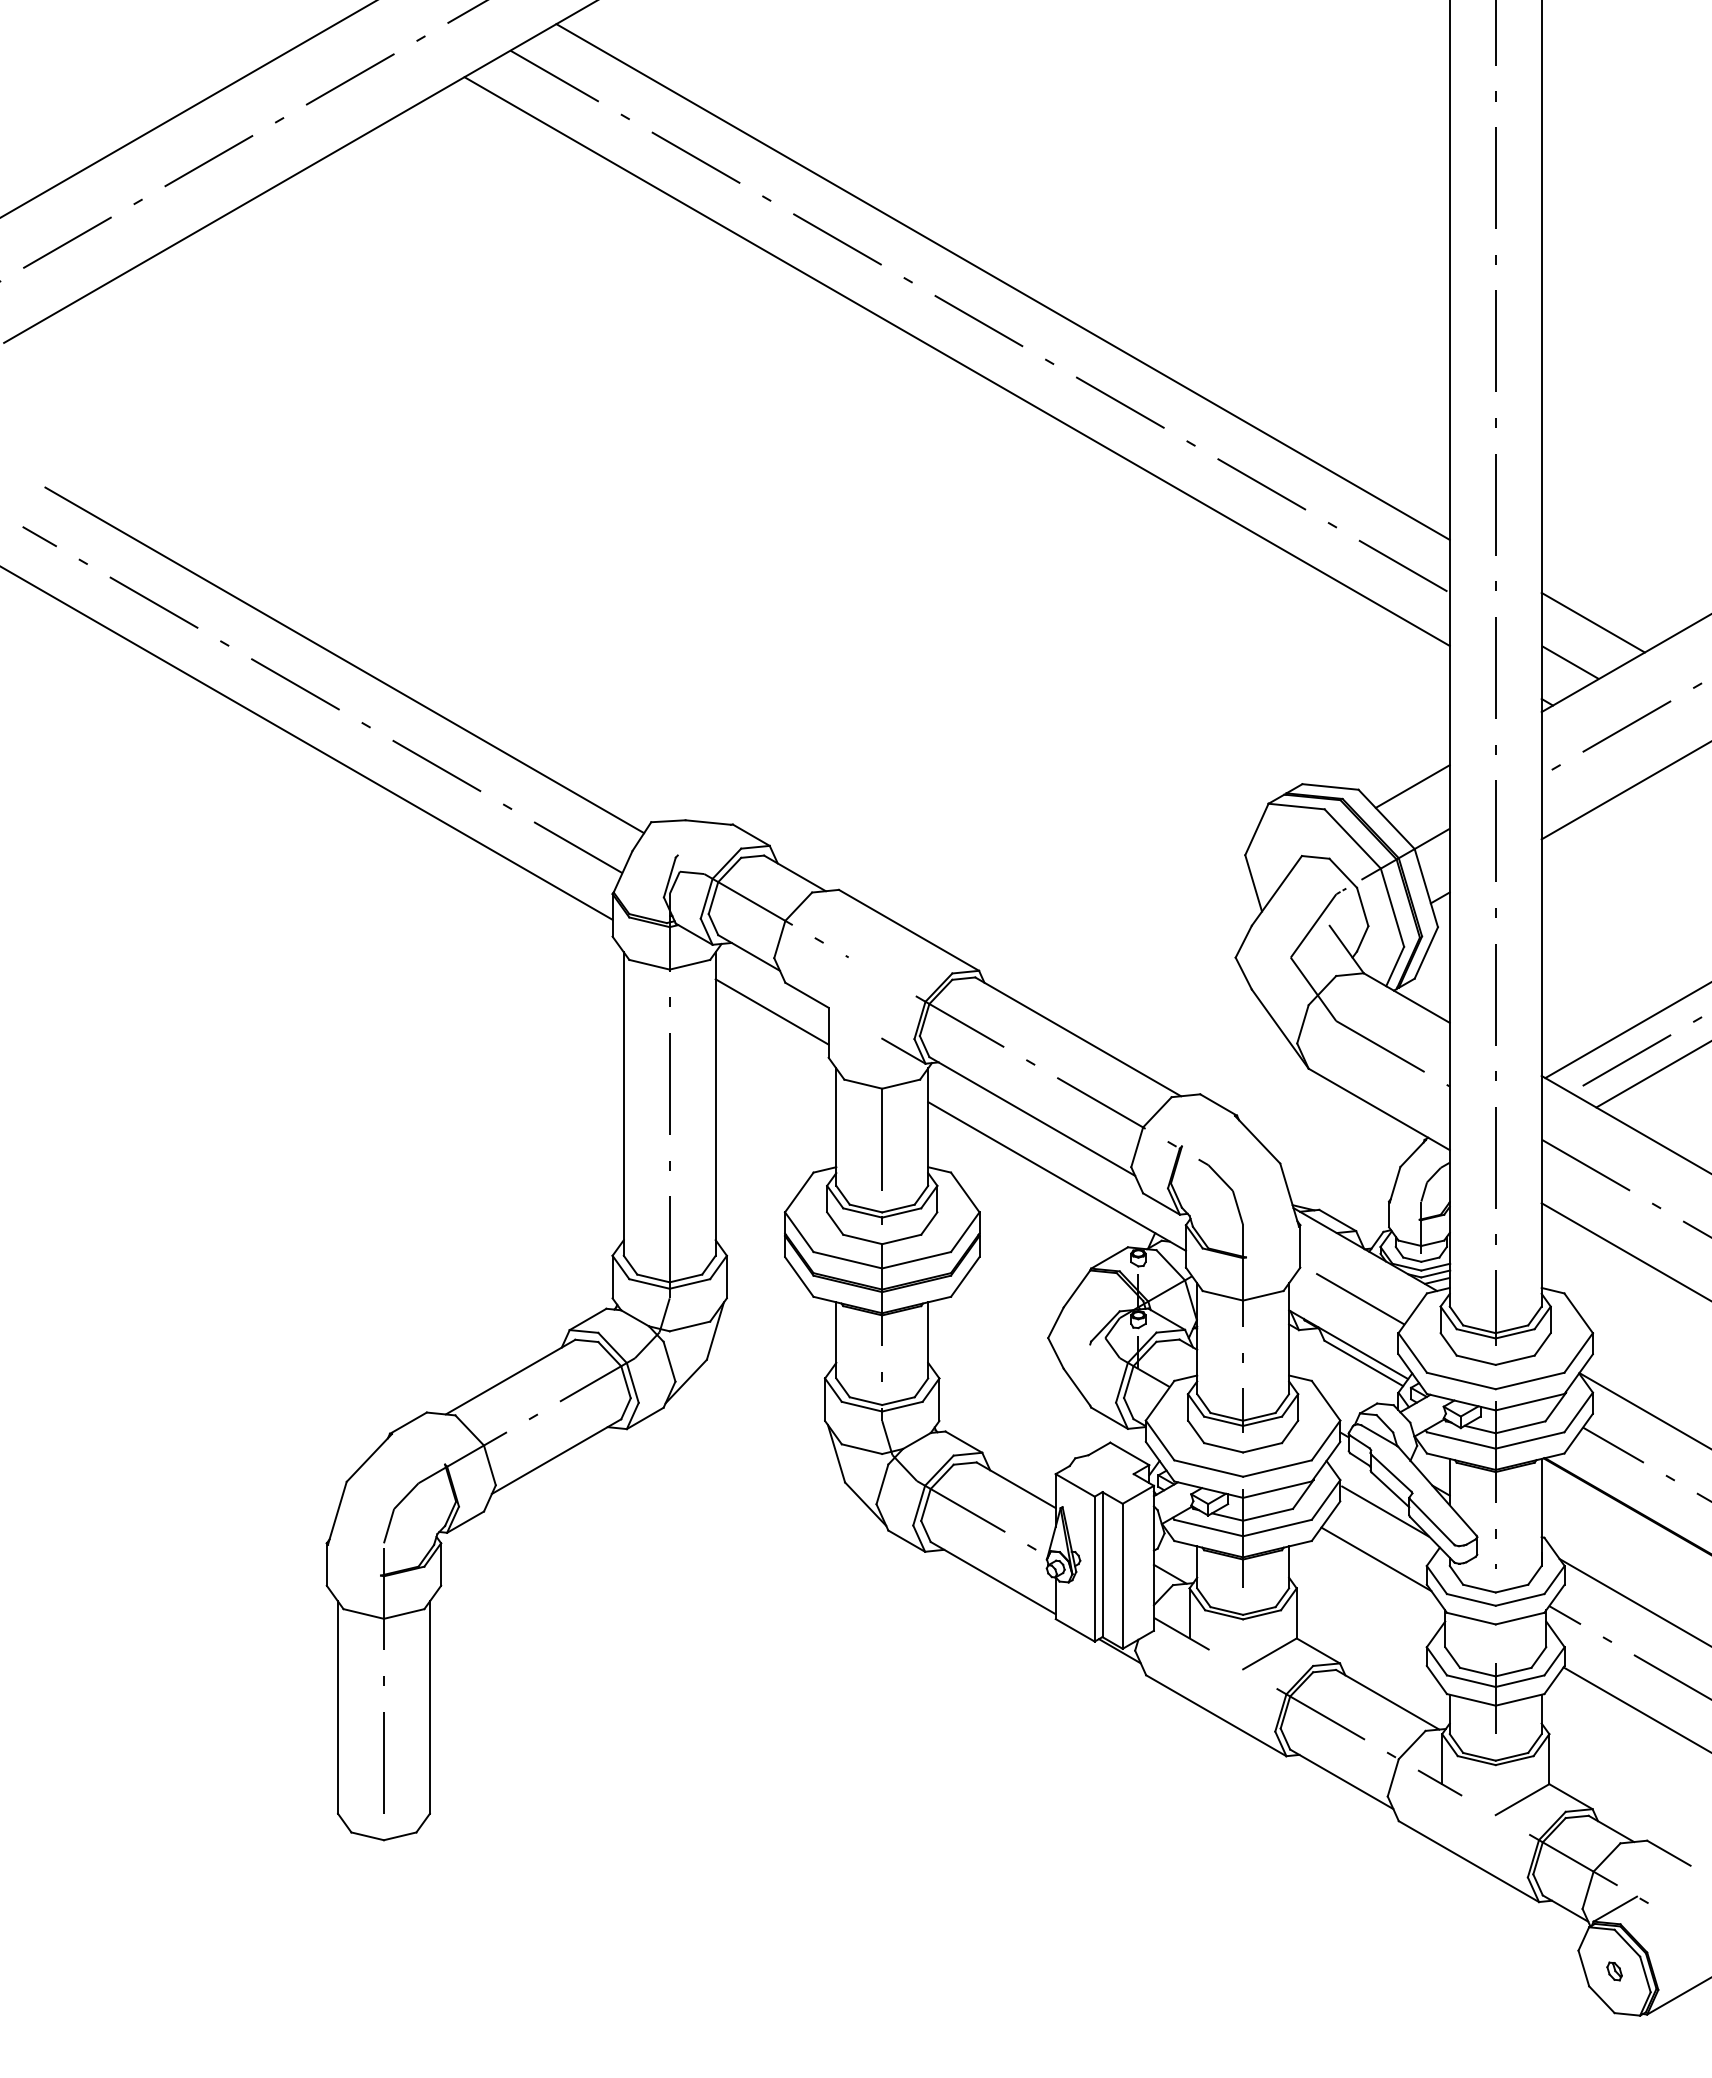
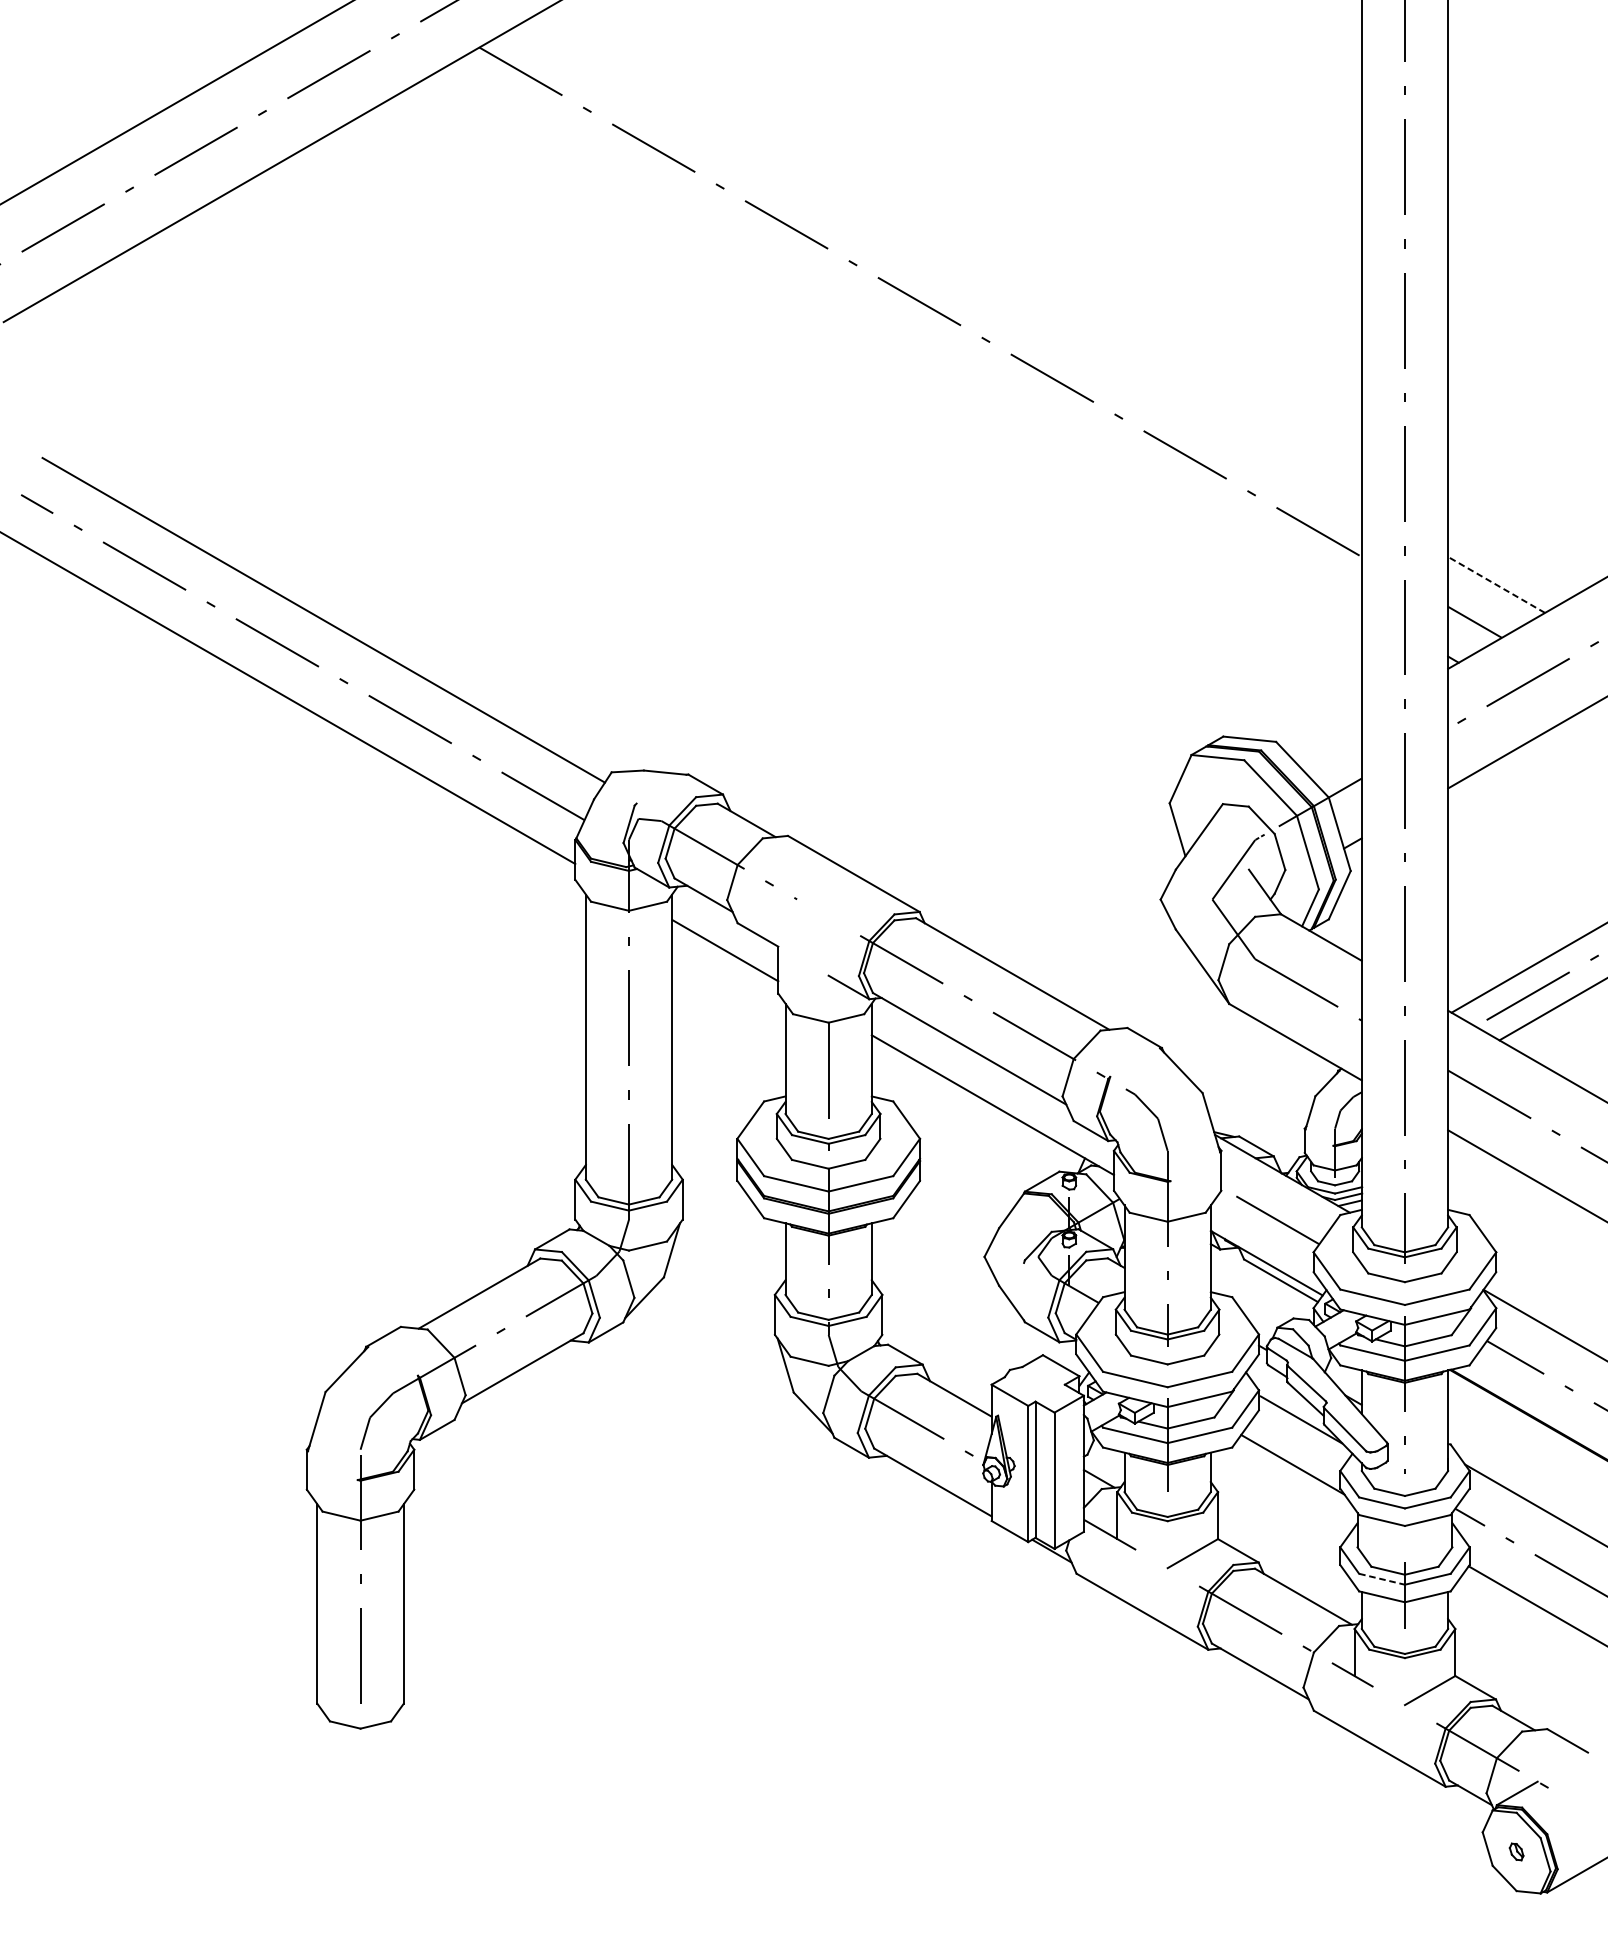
line: (1002, 281) -> (941, 264), removed
line: (956, 361) -> (898, 339), removed
line: (1593, 622) -> (1496, 584), solid -> dashed
line: (1412, 786) -> (1326, 738), removed
line: (1471, 1681) -> (1382, 1579), solid -> dashed

